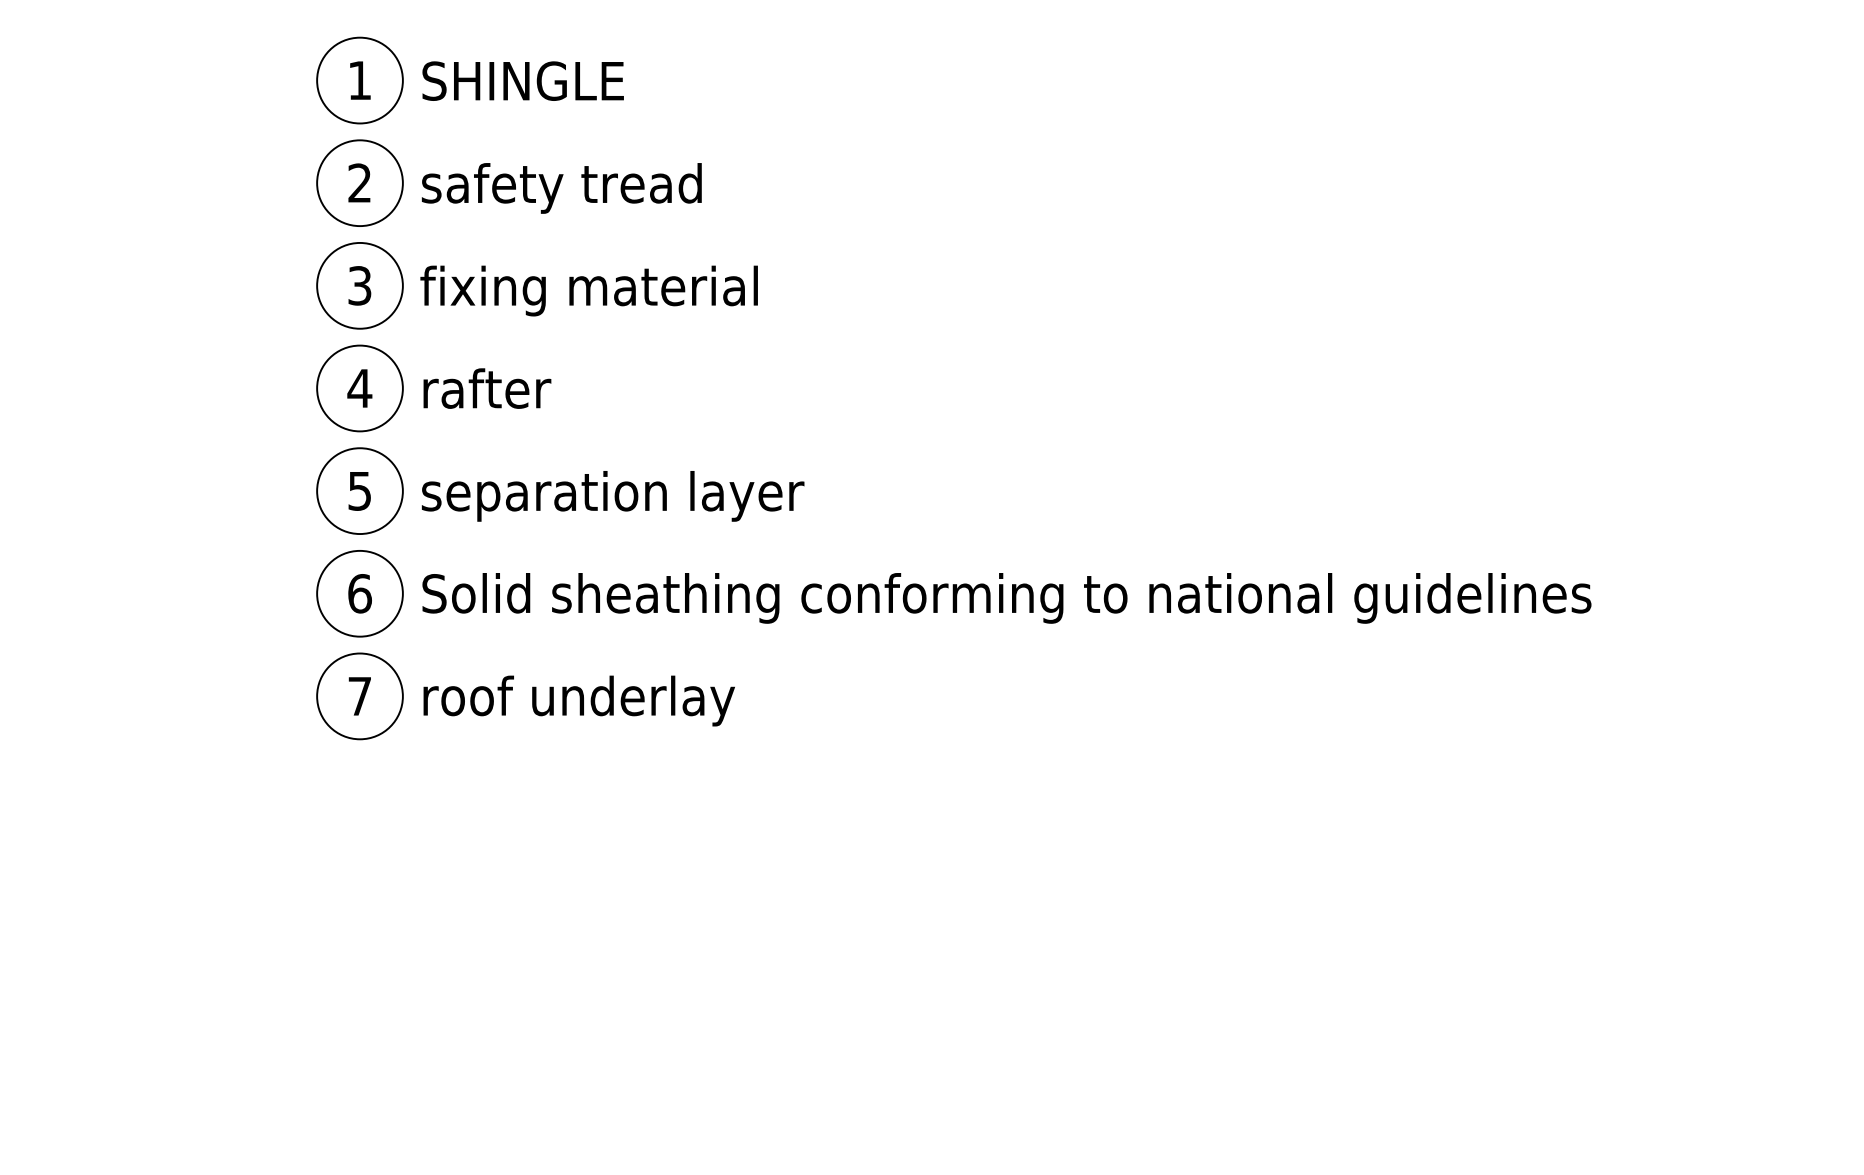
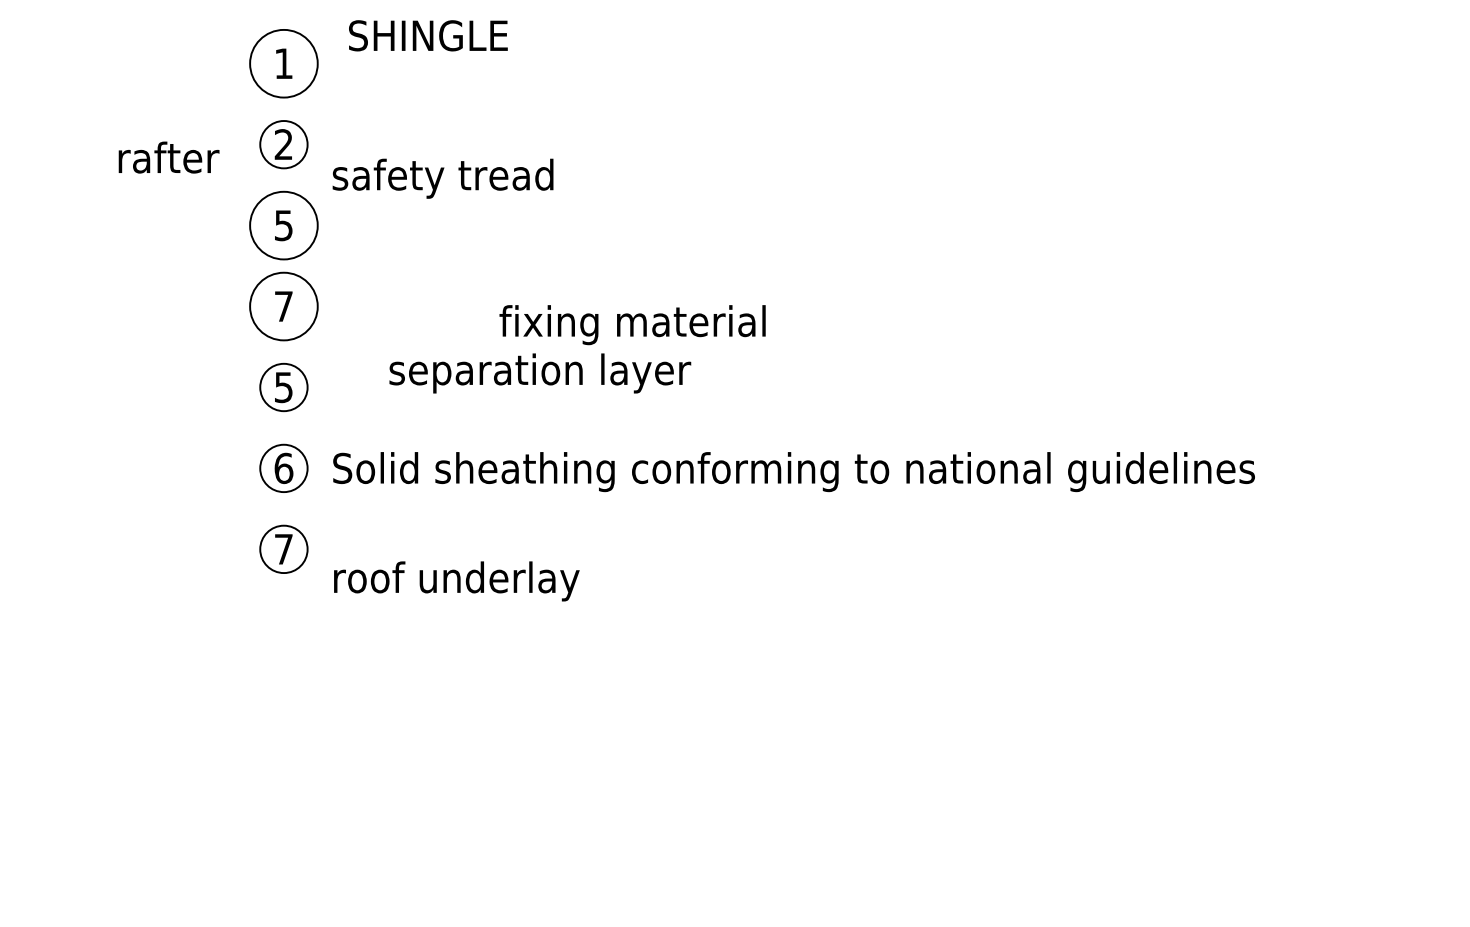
text: (522, 80) -> (427, 35), moved
circle: (359, 183) -> (283, 144), size x0.7
text: (561, 188) -> (442, 178), moved
text: (360, 285) -> (284, 225), 3 -> 5
text: (588, 290) -> (632, 324), moved
text: (359, 388) -> (283, 306), 4 -> 7
text: (487, 388) -> (169, 157), moved
circle: (359, 491) -> (283, 387), size x0.7
text: (612, 496) -> (539, 373), moved
circle: (359, 593) -> (283, 468), size x0.7
circle: (359, 696) -> (283, 549), size x0.7
text: (578, 700) -> (456, 581), moved

